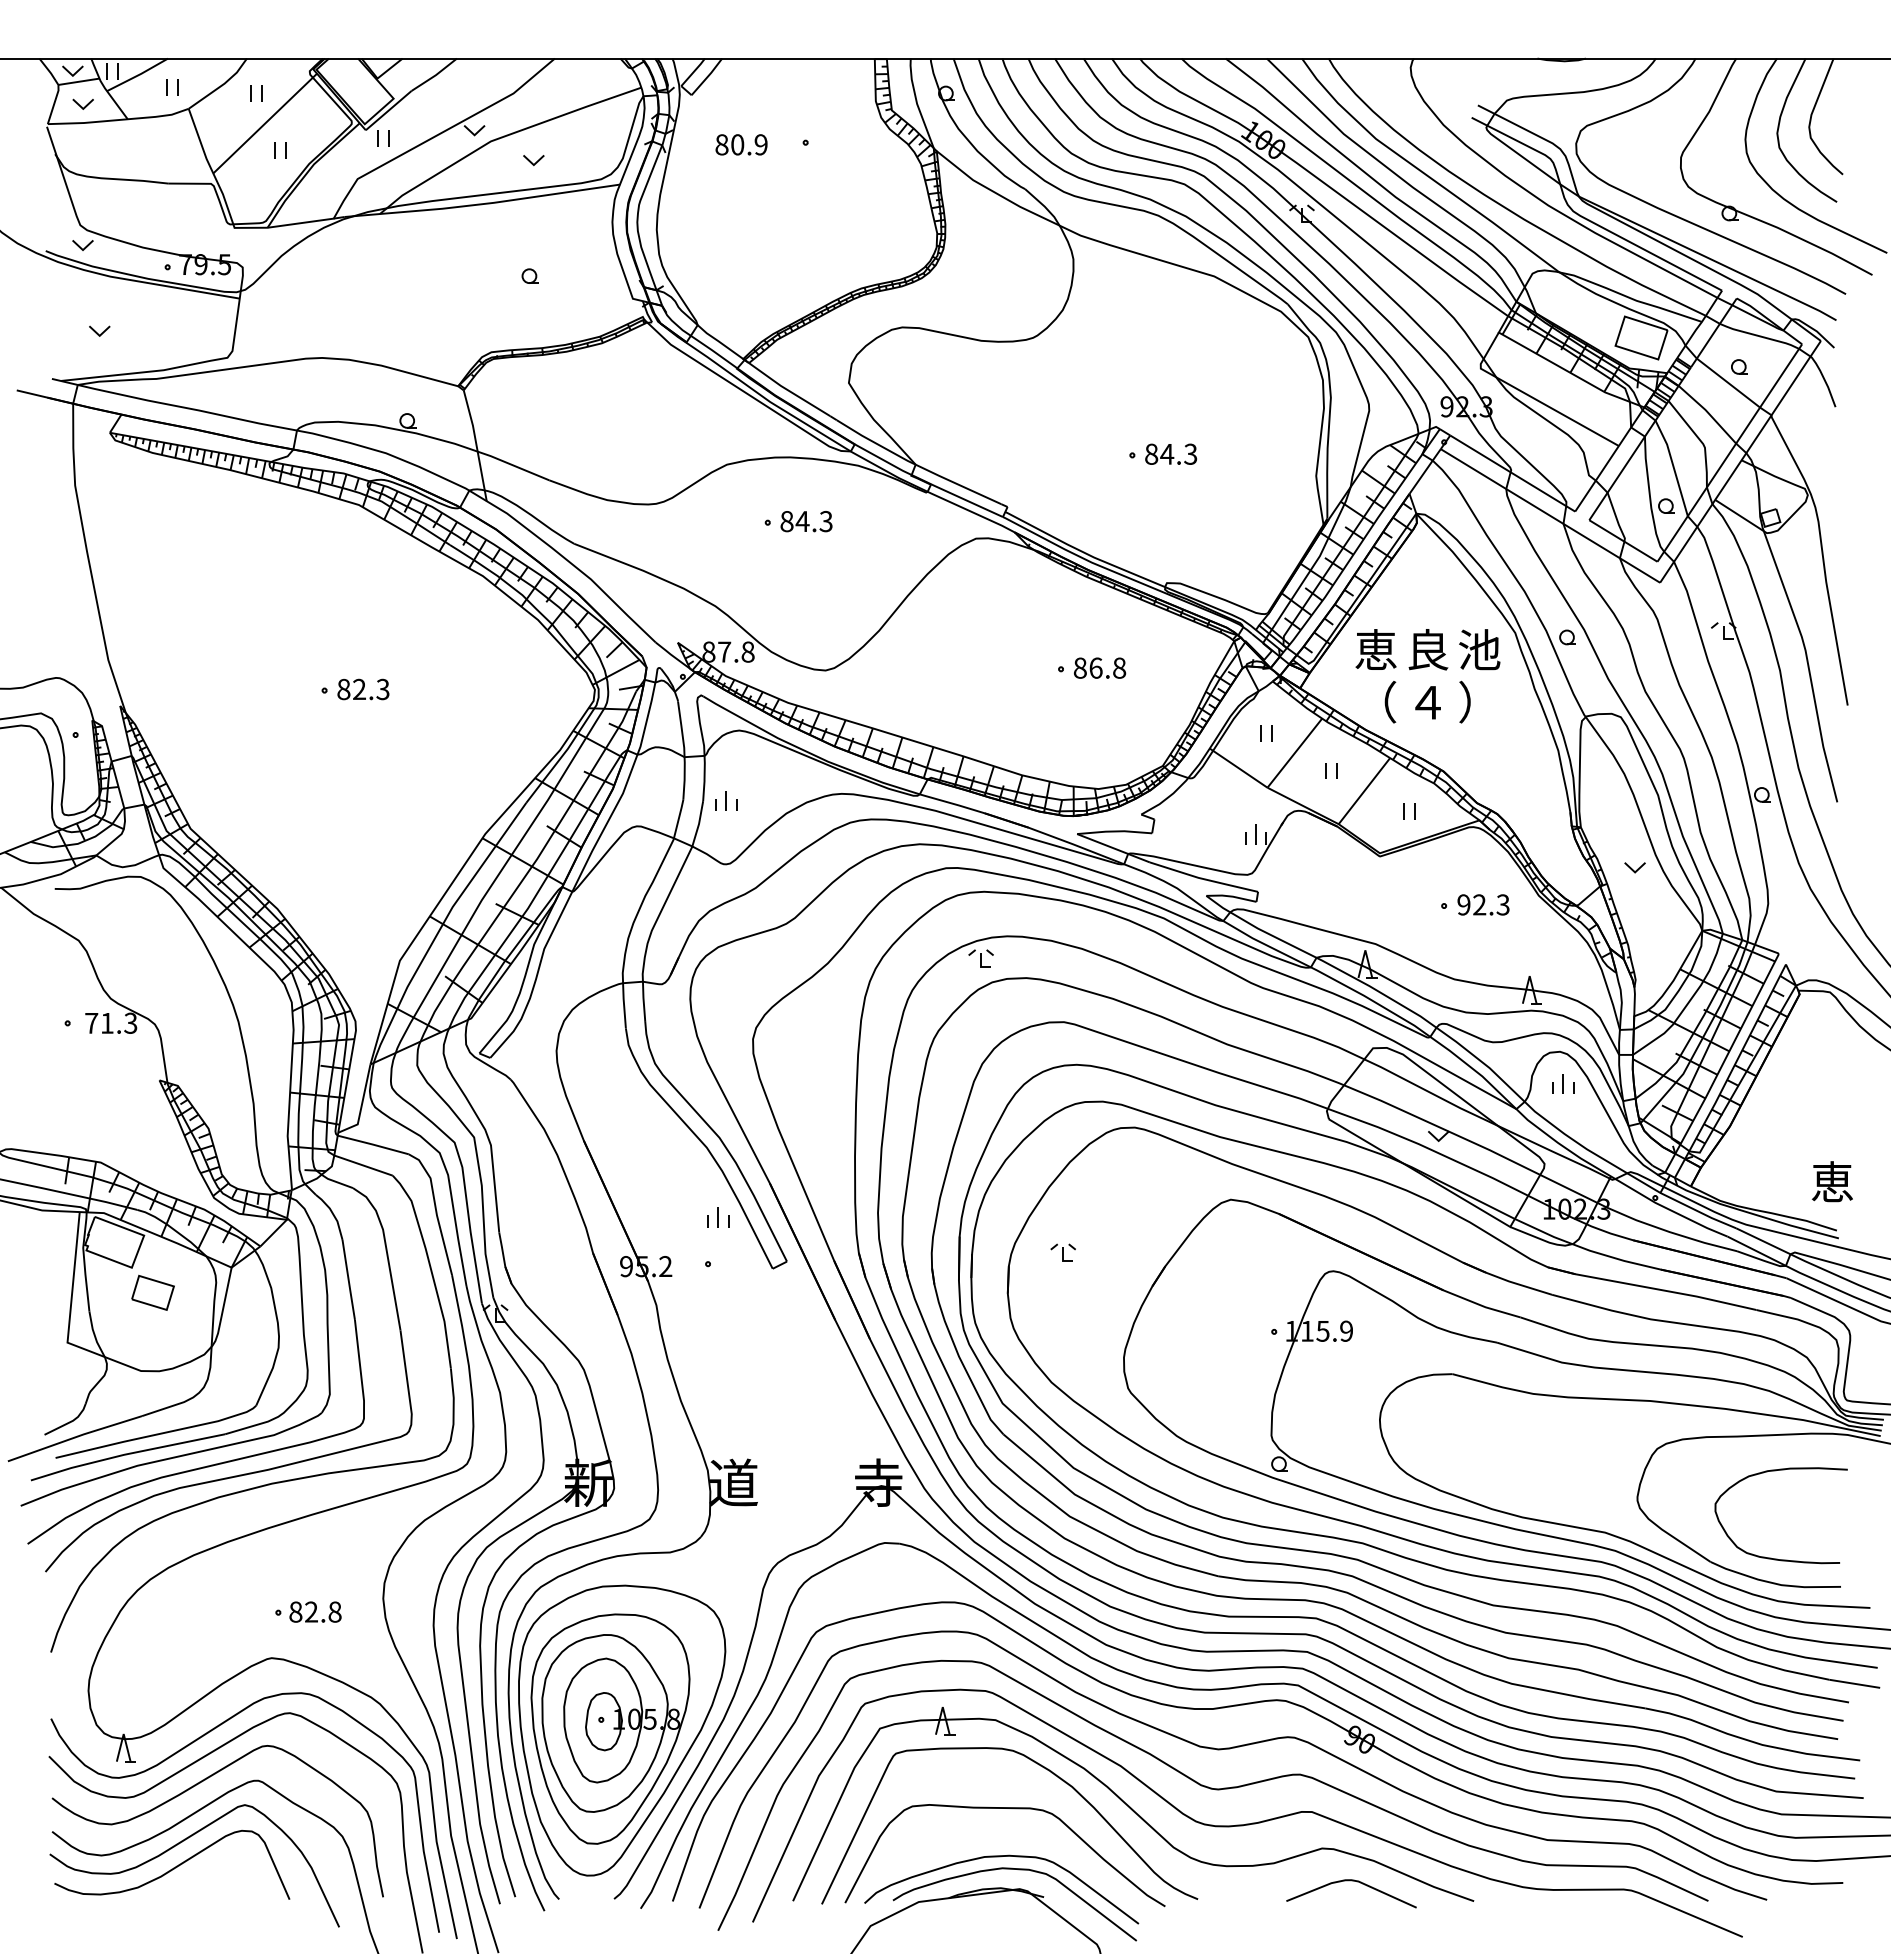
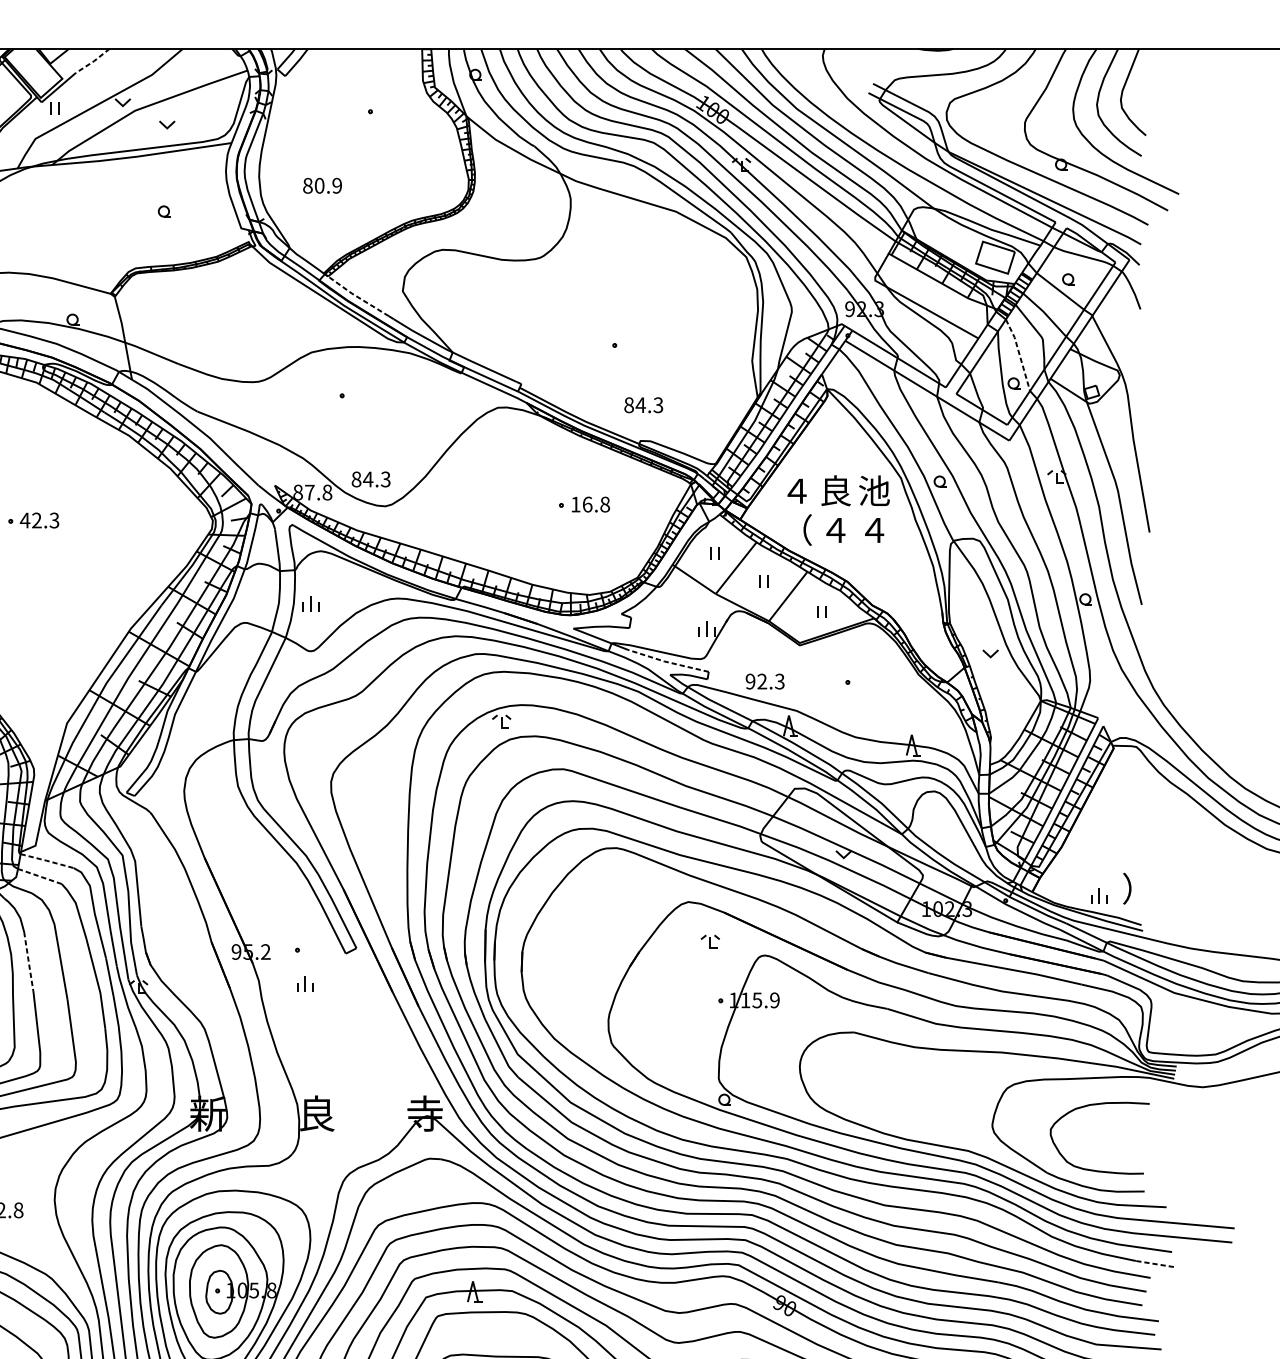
line: (435, 75) -> (93, 61), solid -> dashed
text: (741, 144) -> (322, 185), moved
line: (787, 390) -> (356, 296), solid -> dashed
text: (1171, 453) -> (644, 404), moved
line: (1673, 467) -> (1019, 354), solid -> dashed
text: (806, 521) -> (371, 479), moved
text: (1375, 649) -> (796, 490), 恵 -> ４
text: (1079, 667) -> (575, 504), 86.8 -> 16.8
text: (343, 689) -> (24, 520), 82.3 -> 42.3
text: (1475, 701) -> (871, 529), ） -> ４
line: (1203, 879) -> (667, 662), solid -> dashed
text: (1483, 904) -> (765, 681), moved
part: (1563, 1083) -> (1099, 895), moved
line: (372, 1144) -> (46, 860), solid -> dashed
line: (363, 1165) -> (39, 876), solid -> dashed
text: (1831, 1181) -> (1137, 888), 恵 -> ）
part: (718, 1217) -> (305, 984), moved
part: (1062, 1252) -> (709, 941), moved
line: (348, 1280) -> (28, 962), solid -> dashed
text: (733, 1482) -> (316, 1113), 道 -> 良
line: (1854, 1683) -> (1154, 1263), solid -> dashed

